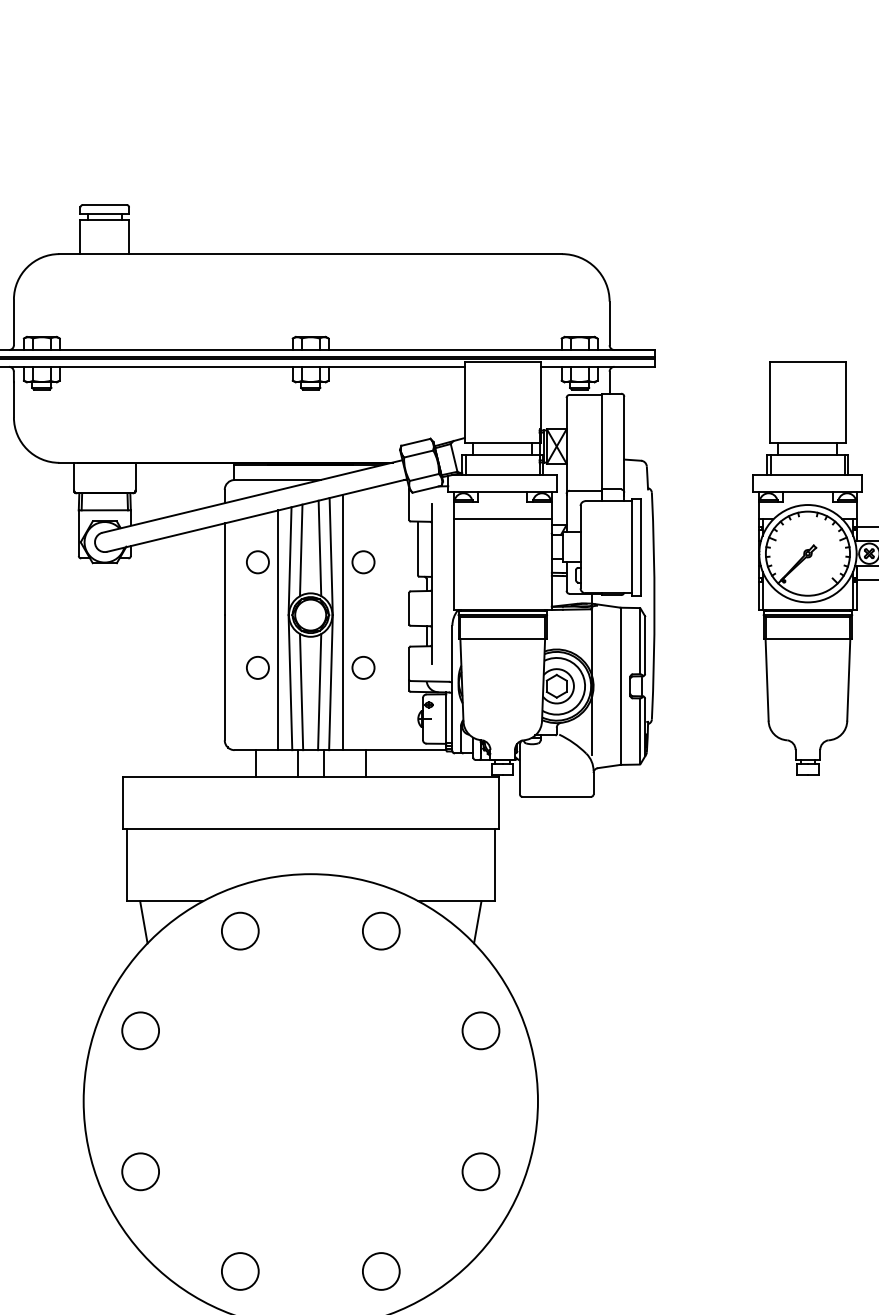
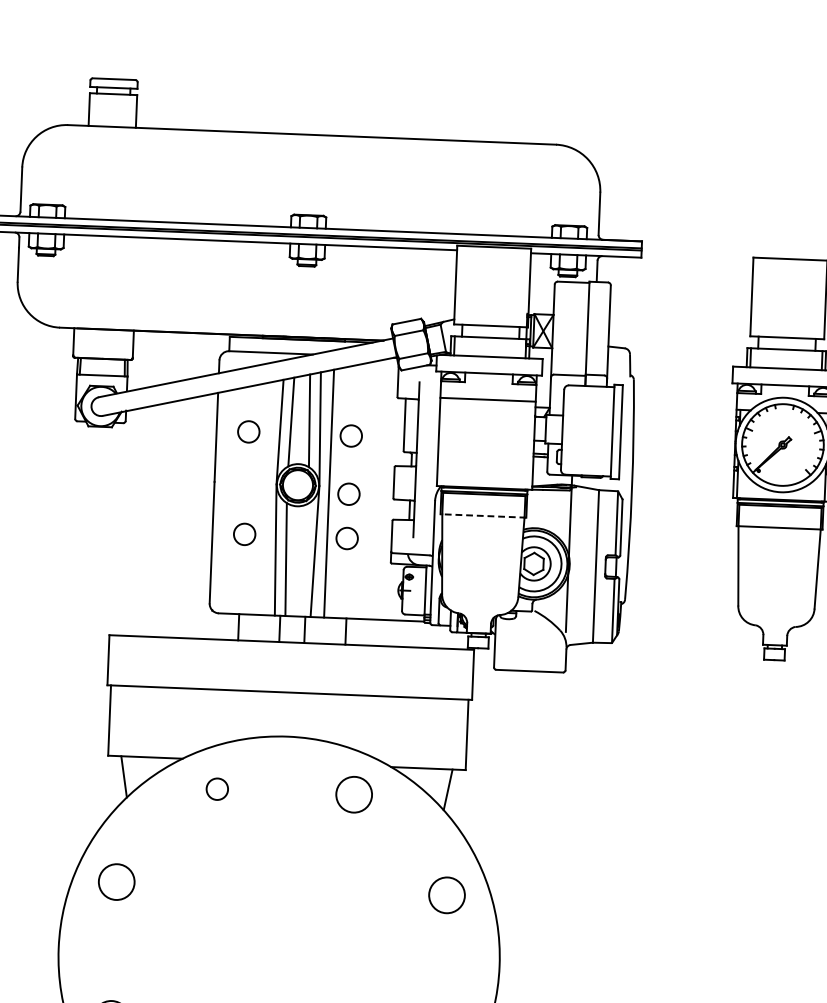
circle: (363, 622) -> (348, 494), added
line: (278, 630) -> (266, 498), removed
line: (502, 639) -> (483, 516), solid -> dashed
line: (319, 692) -> (303, 560), removed
circle: (239, 930) -> (216, 788), size x0.6

